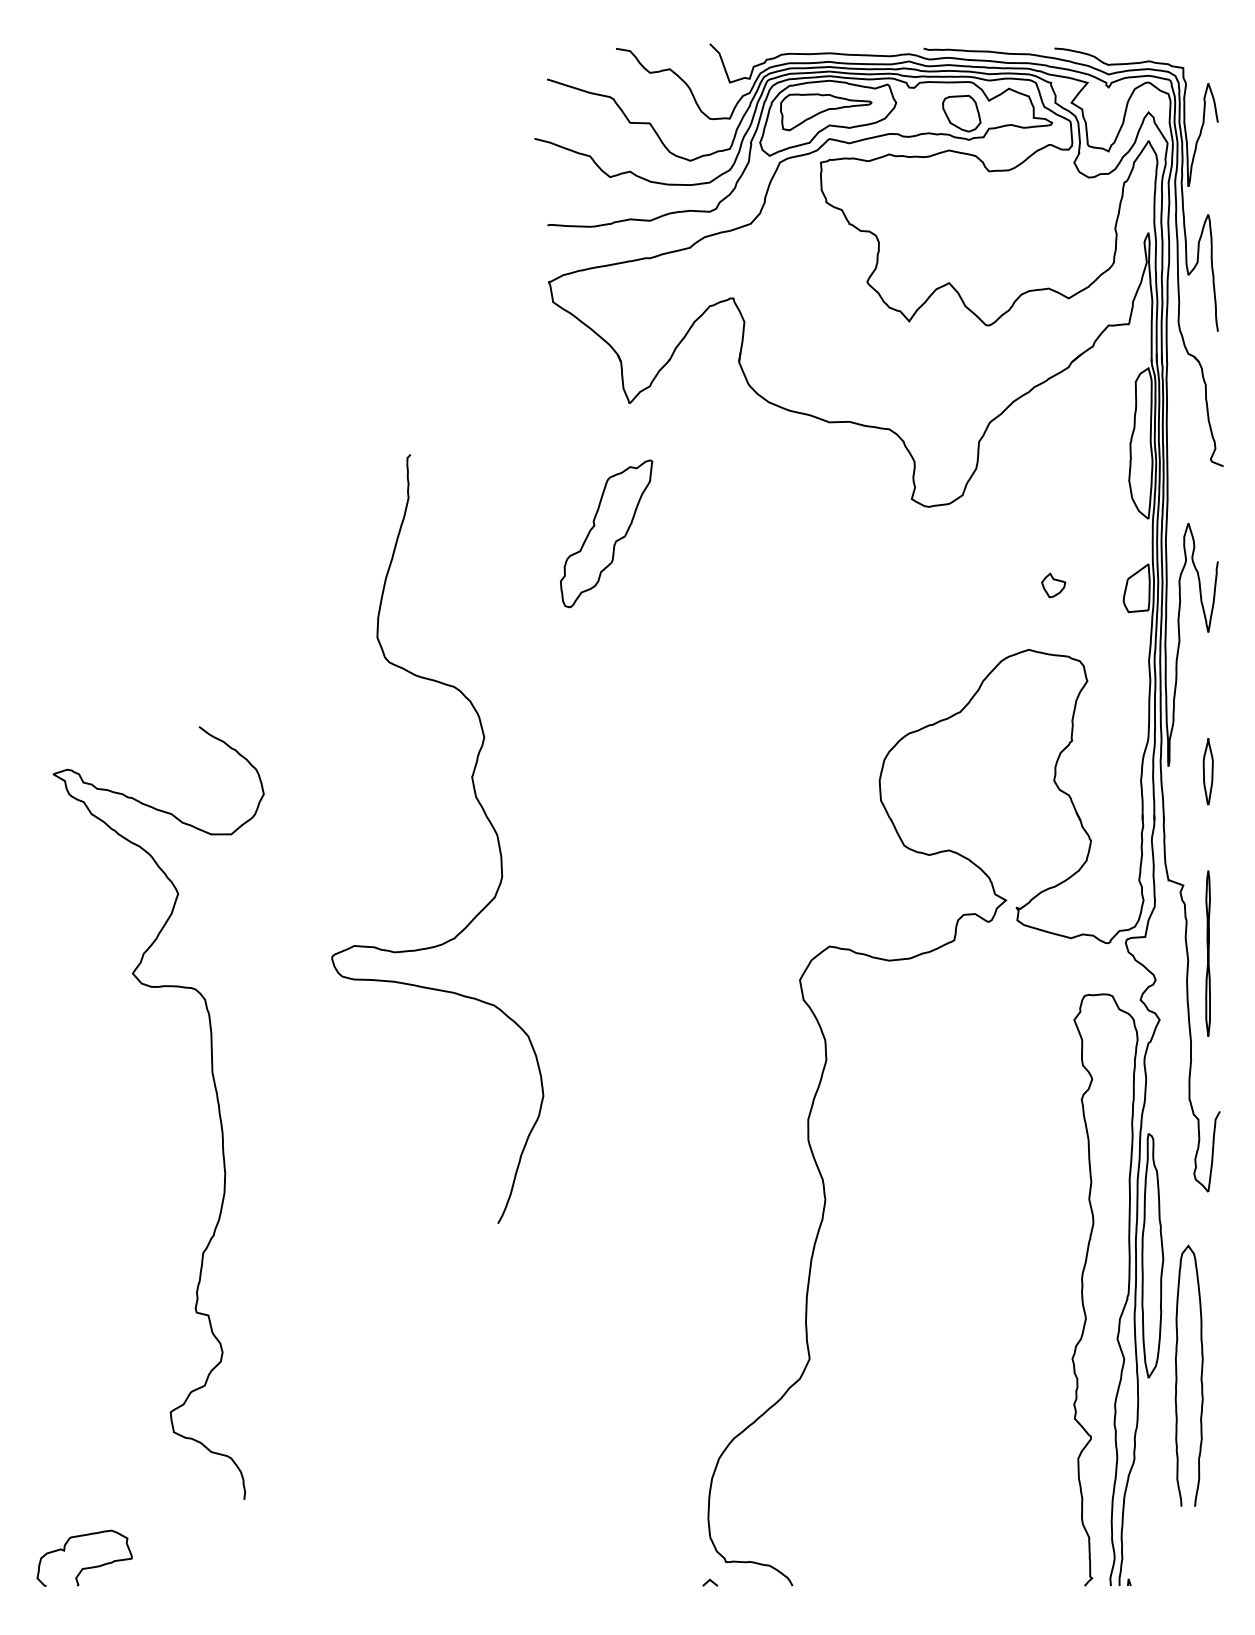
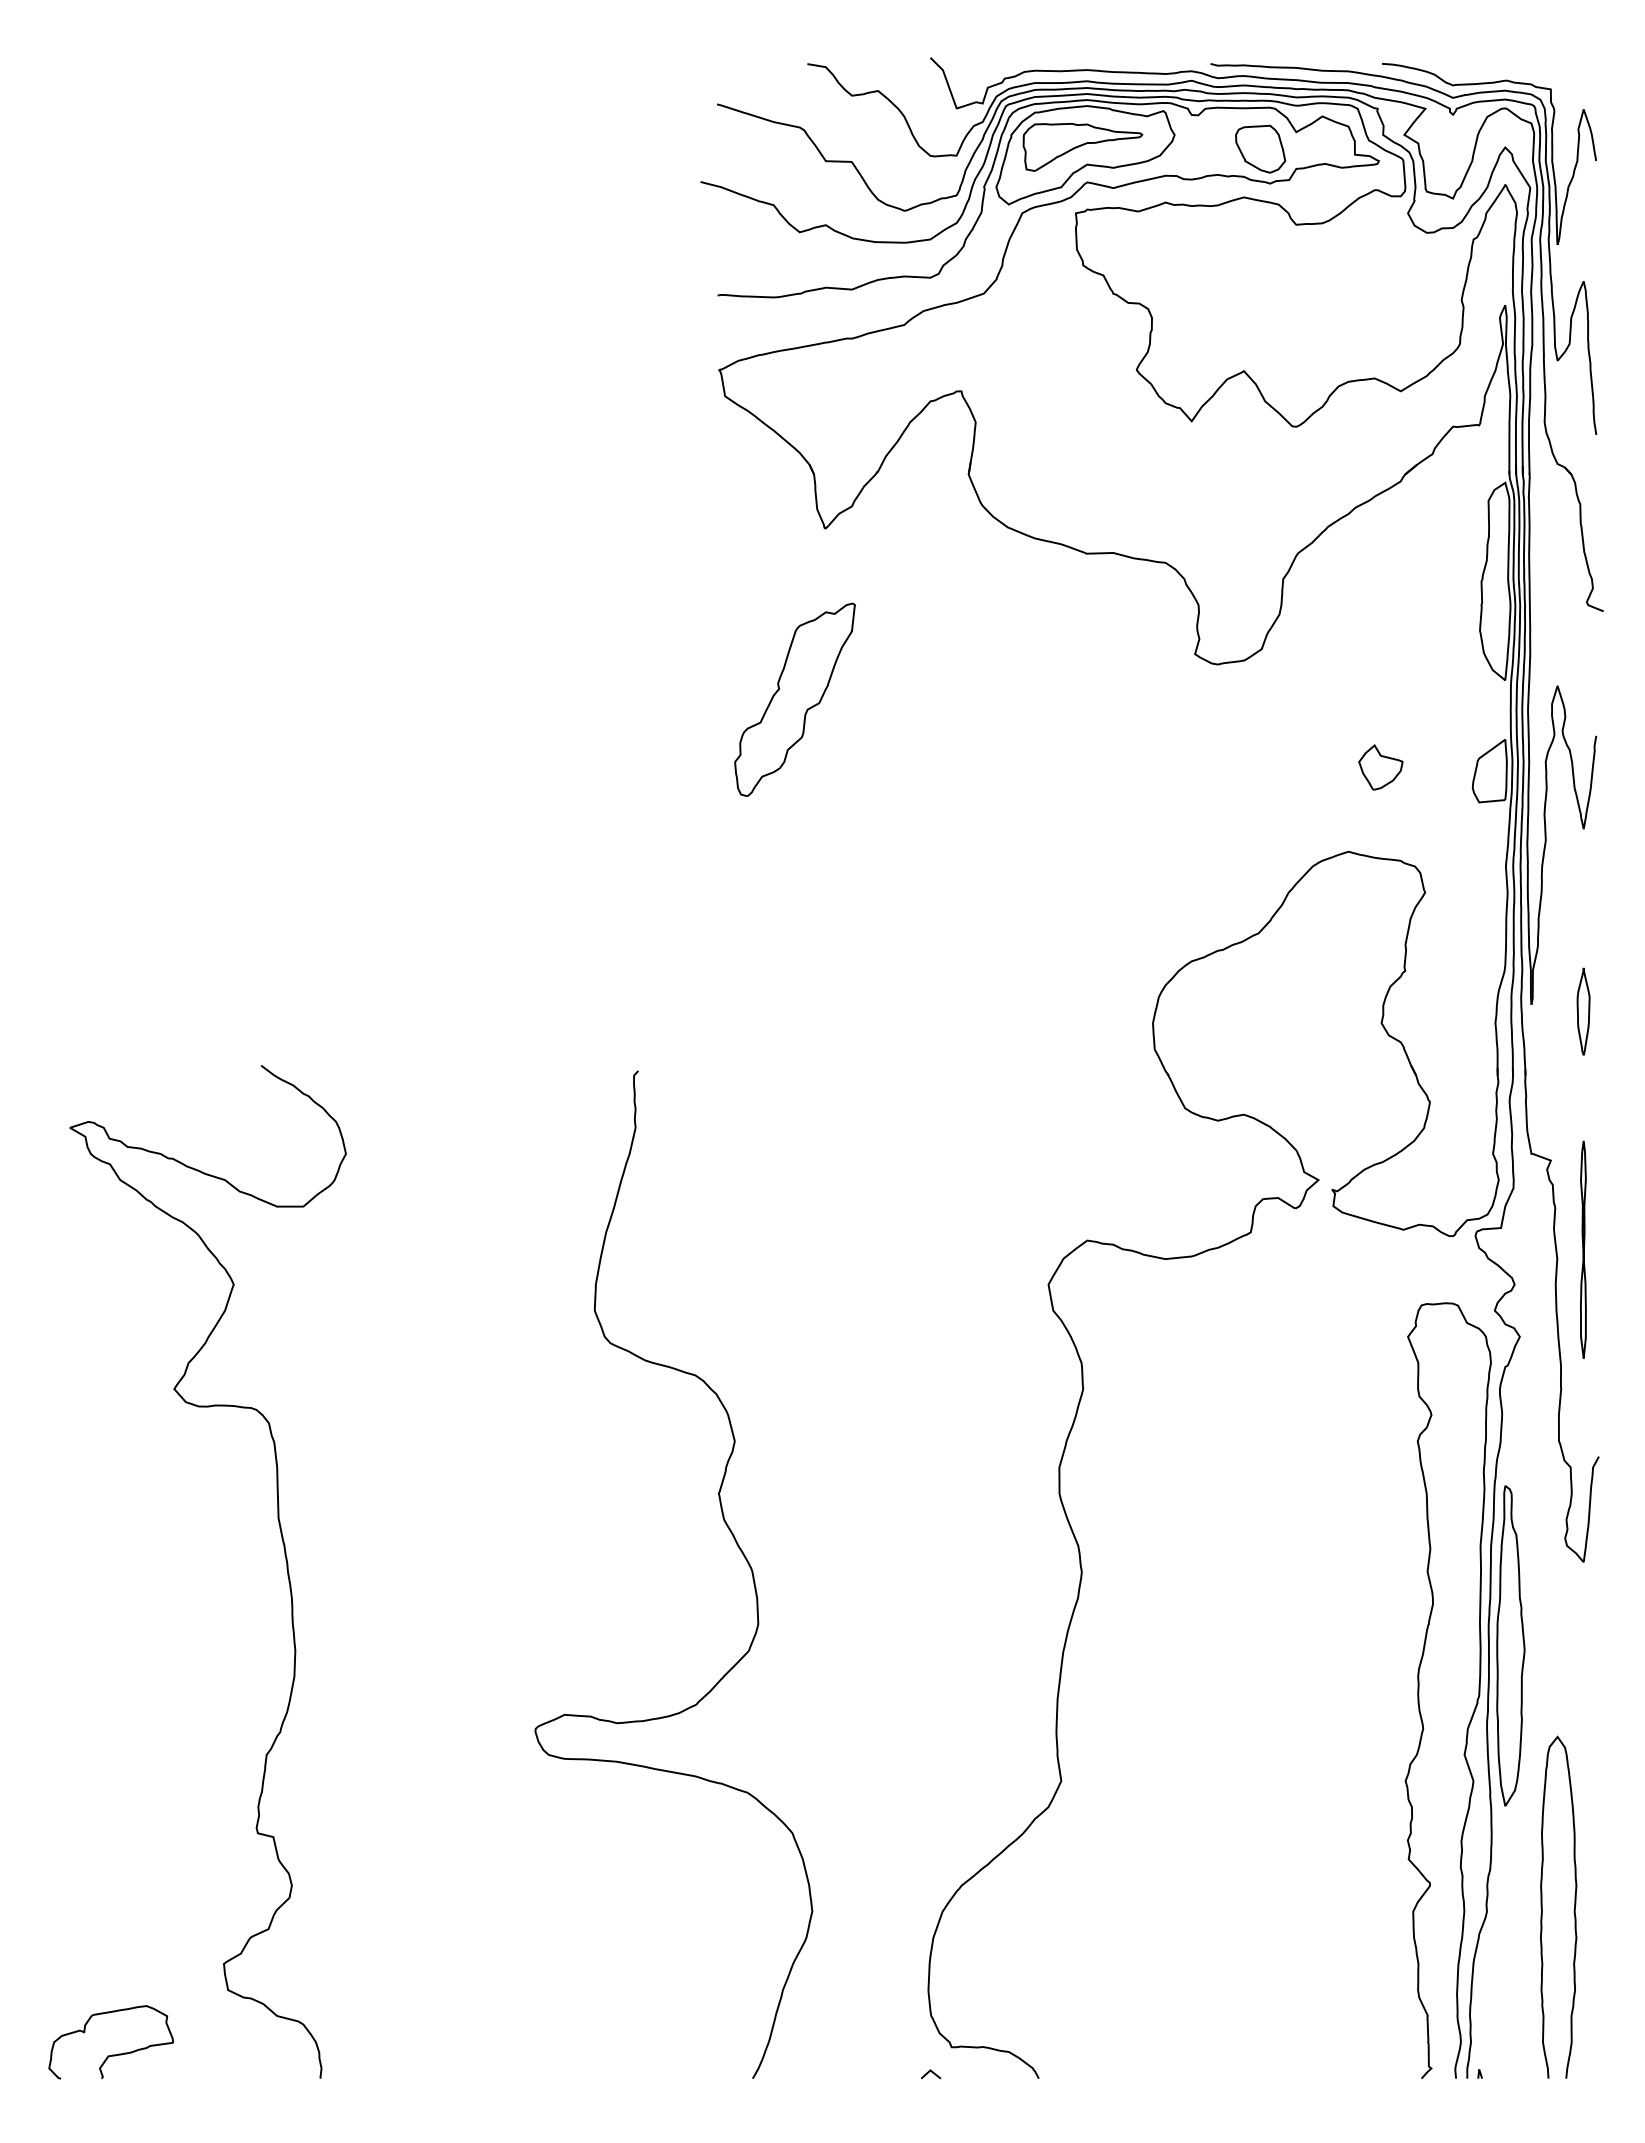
part: (1053, 585) -> (1380, 767), size x1.43
curve: (484, 814) -> (735, 1542), moved
curve: (216, 1100) -> (284, 1555), moved
curve: (1200, 1378) -> (1573, 1910), moved

